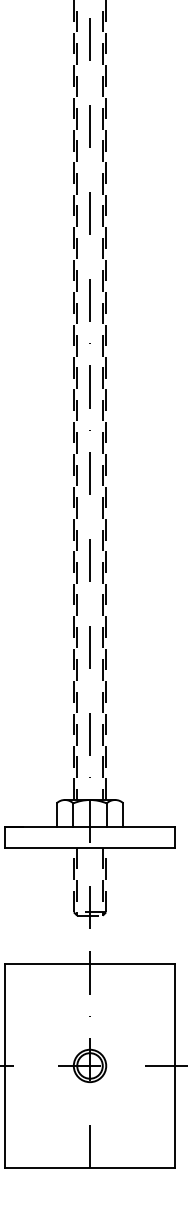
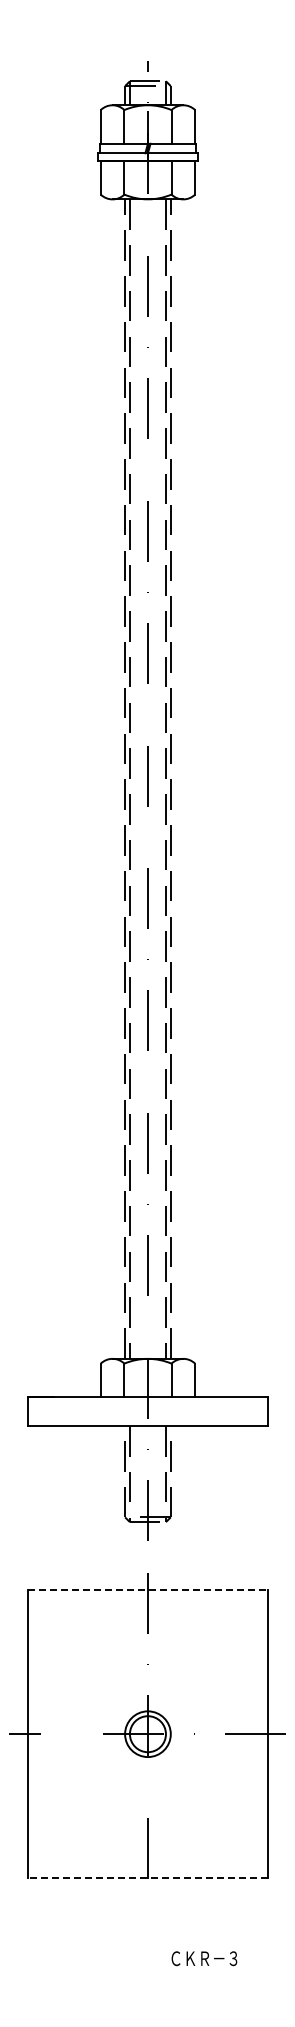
line: (90, 964) -> (148, 1590), solid -> dashed
line: (89, 1168) -> (147, 1878), solid -> dashed

